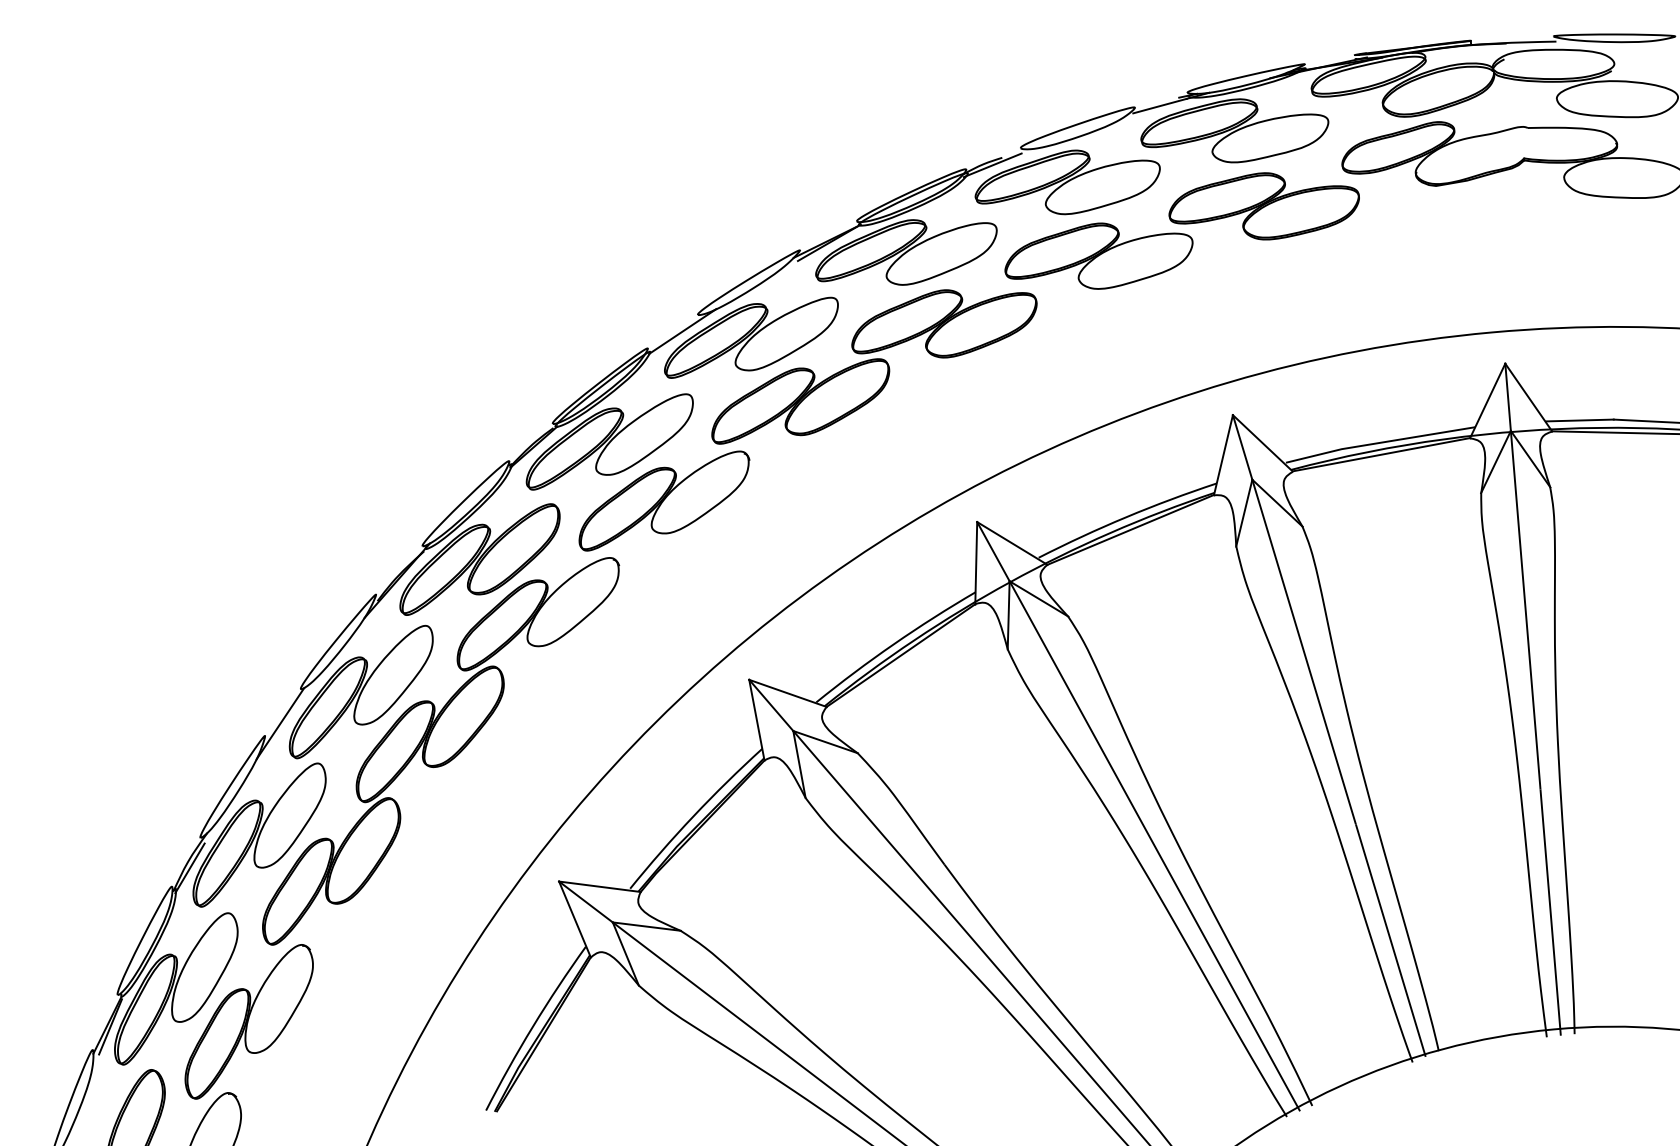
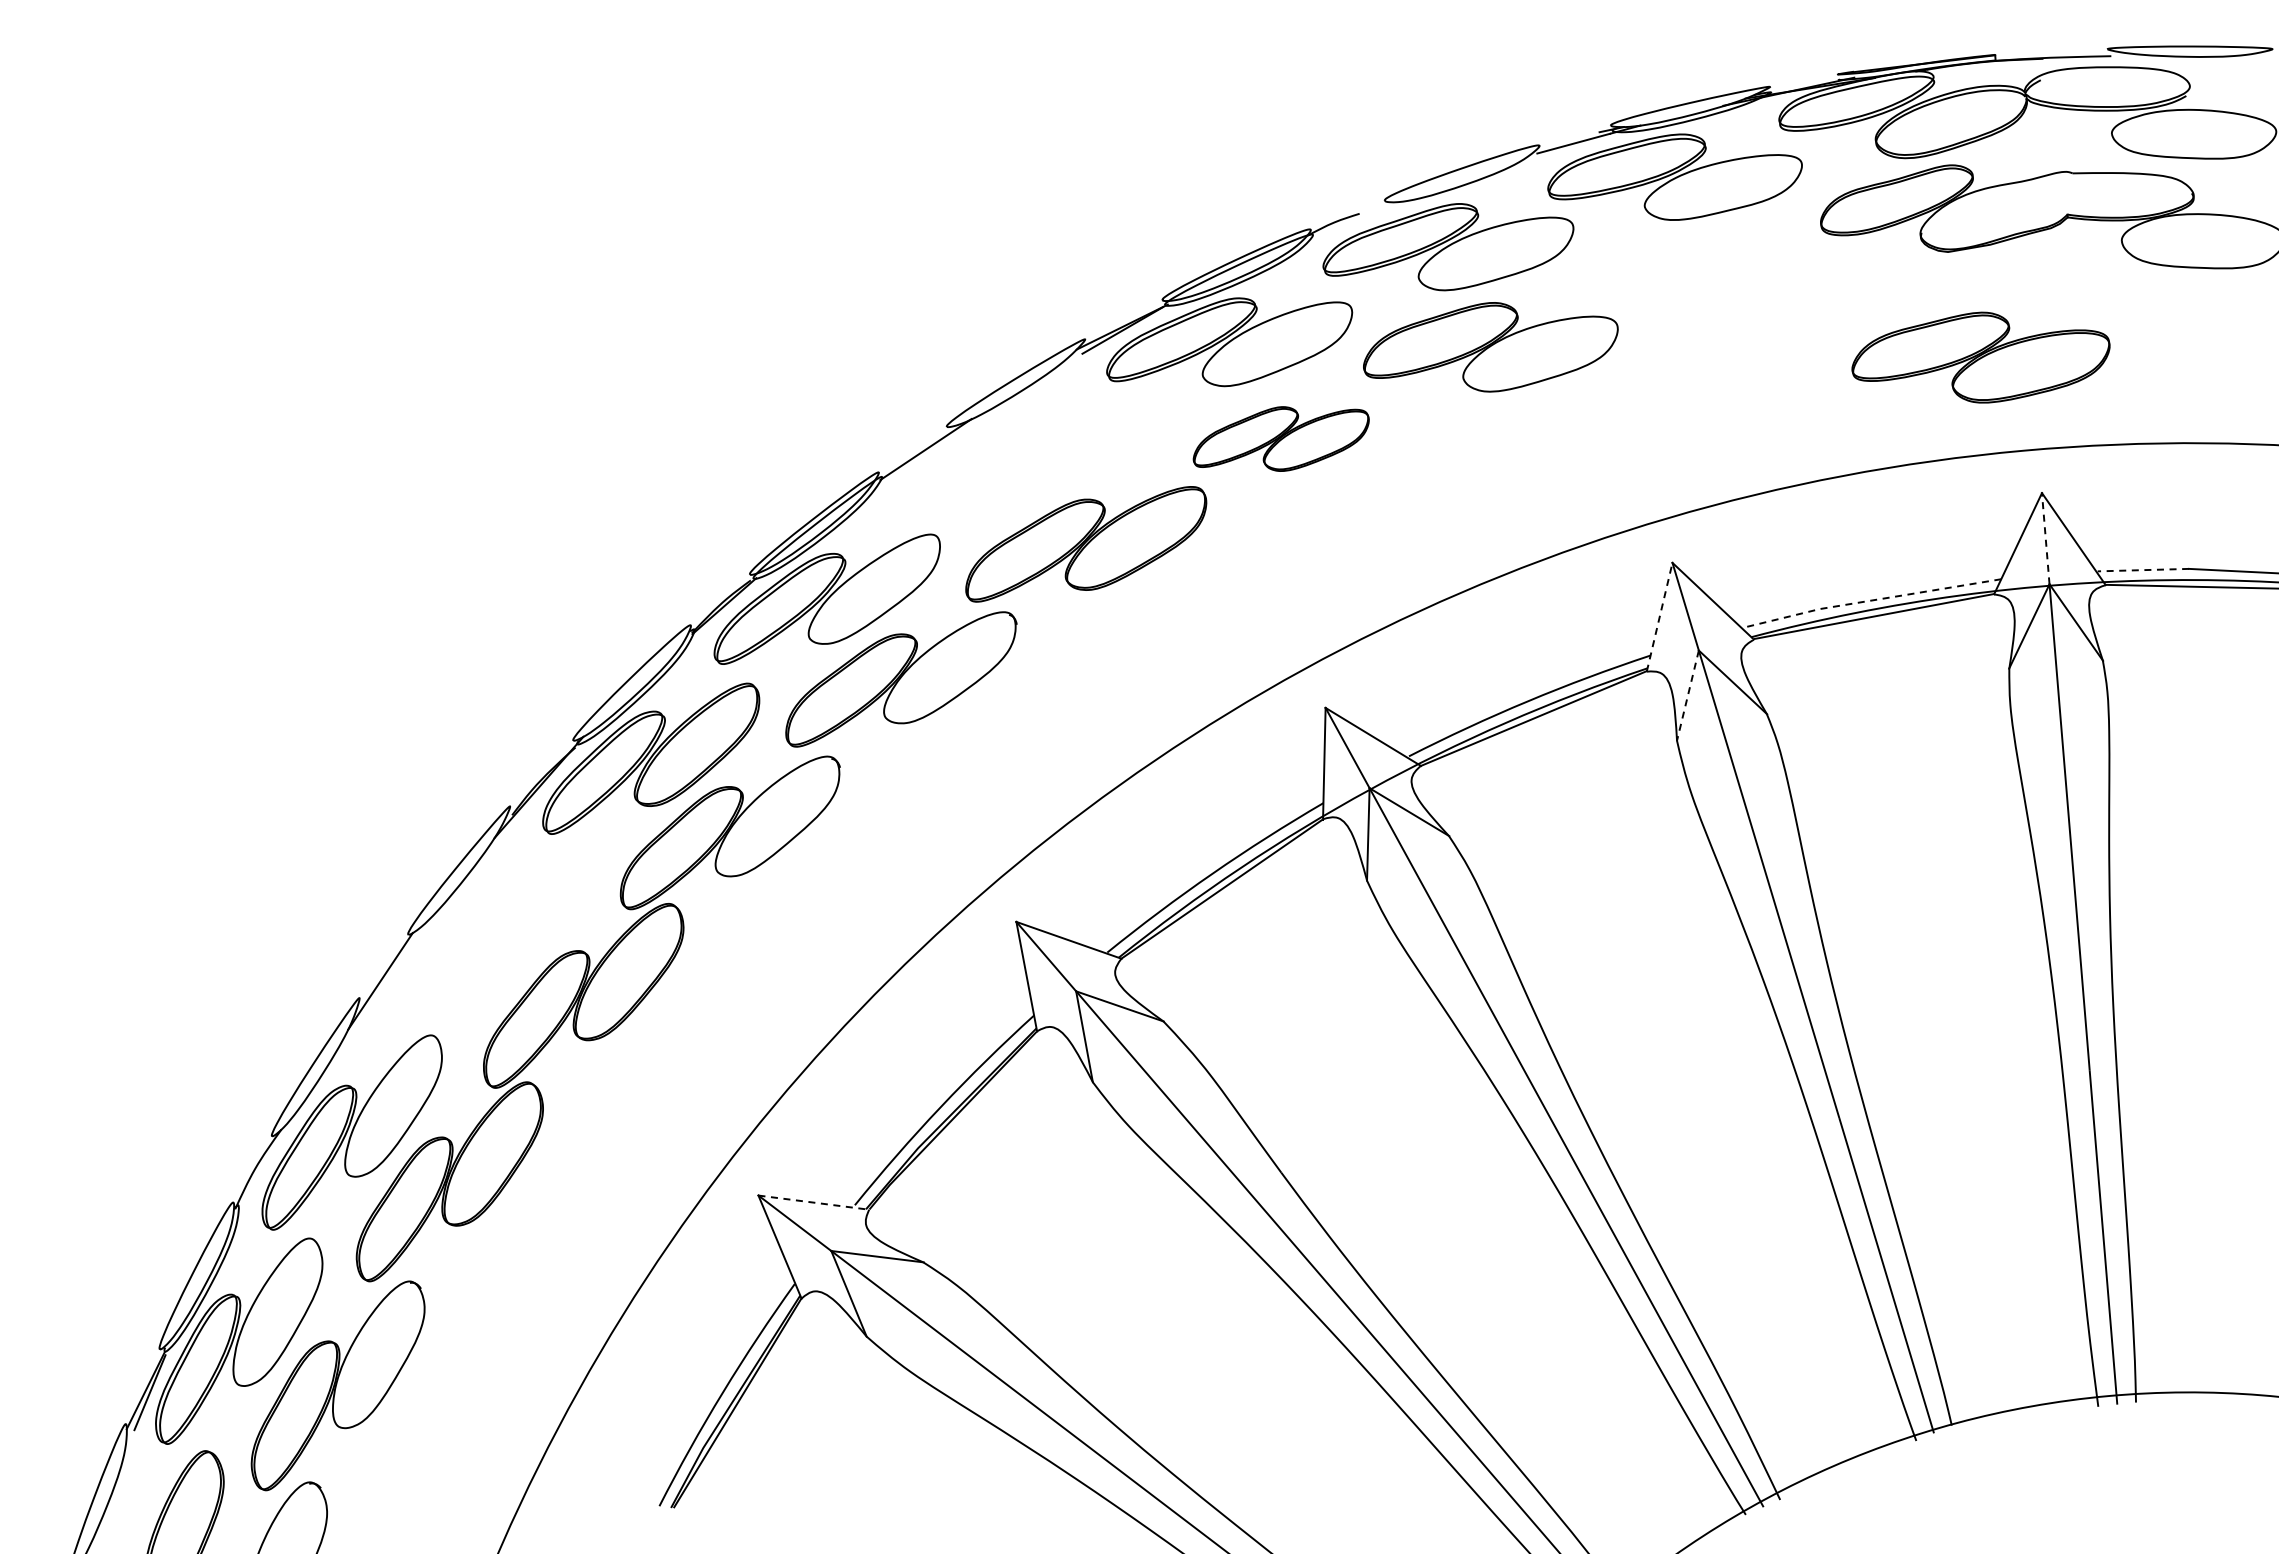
line: (992, 165) -> (1346, 224), removed
part: (1263, 206) -> (1980, 357), moved
part: (944, 323) -> (1281, 438), size x0.7
part: (751, 337) -> (1019, 457), removed
line: (1507, 397) -> (2045, 538), solid -> dashed
line: (1580, 420) -> (2143, 570), solid -> dashed
line: (1379, 442) -> (1871, 600), solid -> dashed
line: (1223, 455) -> (1659, 617), solid -> dashed
line: (1243, 512) -> (1687, 695), solid -> dashed
part: (360, 692) -> (489, 938), removed
line: (189, 868) -> (257, 1177), removed
line: (599, 886) -> (813, 1202), solid -> dashed

